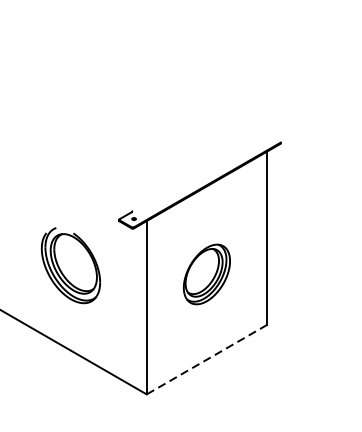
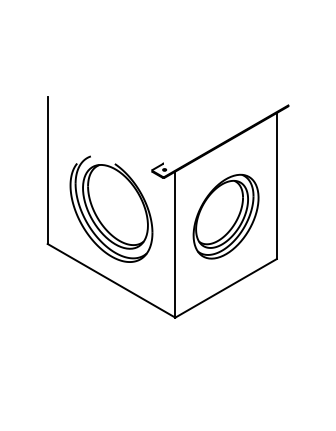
part: (70, 264) -> (111, 208), size x1.67
part: (206, 274) -> (225, 216), size x1.67
line: (207, 359) -> (226, 288), dashed -> solid

